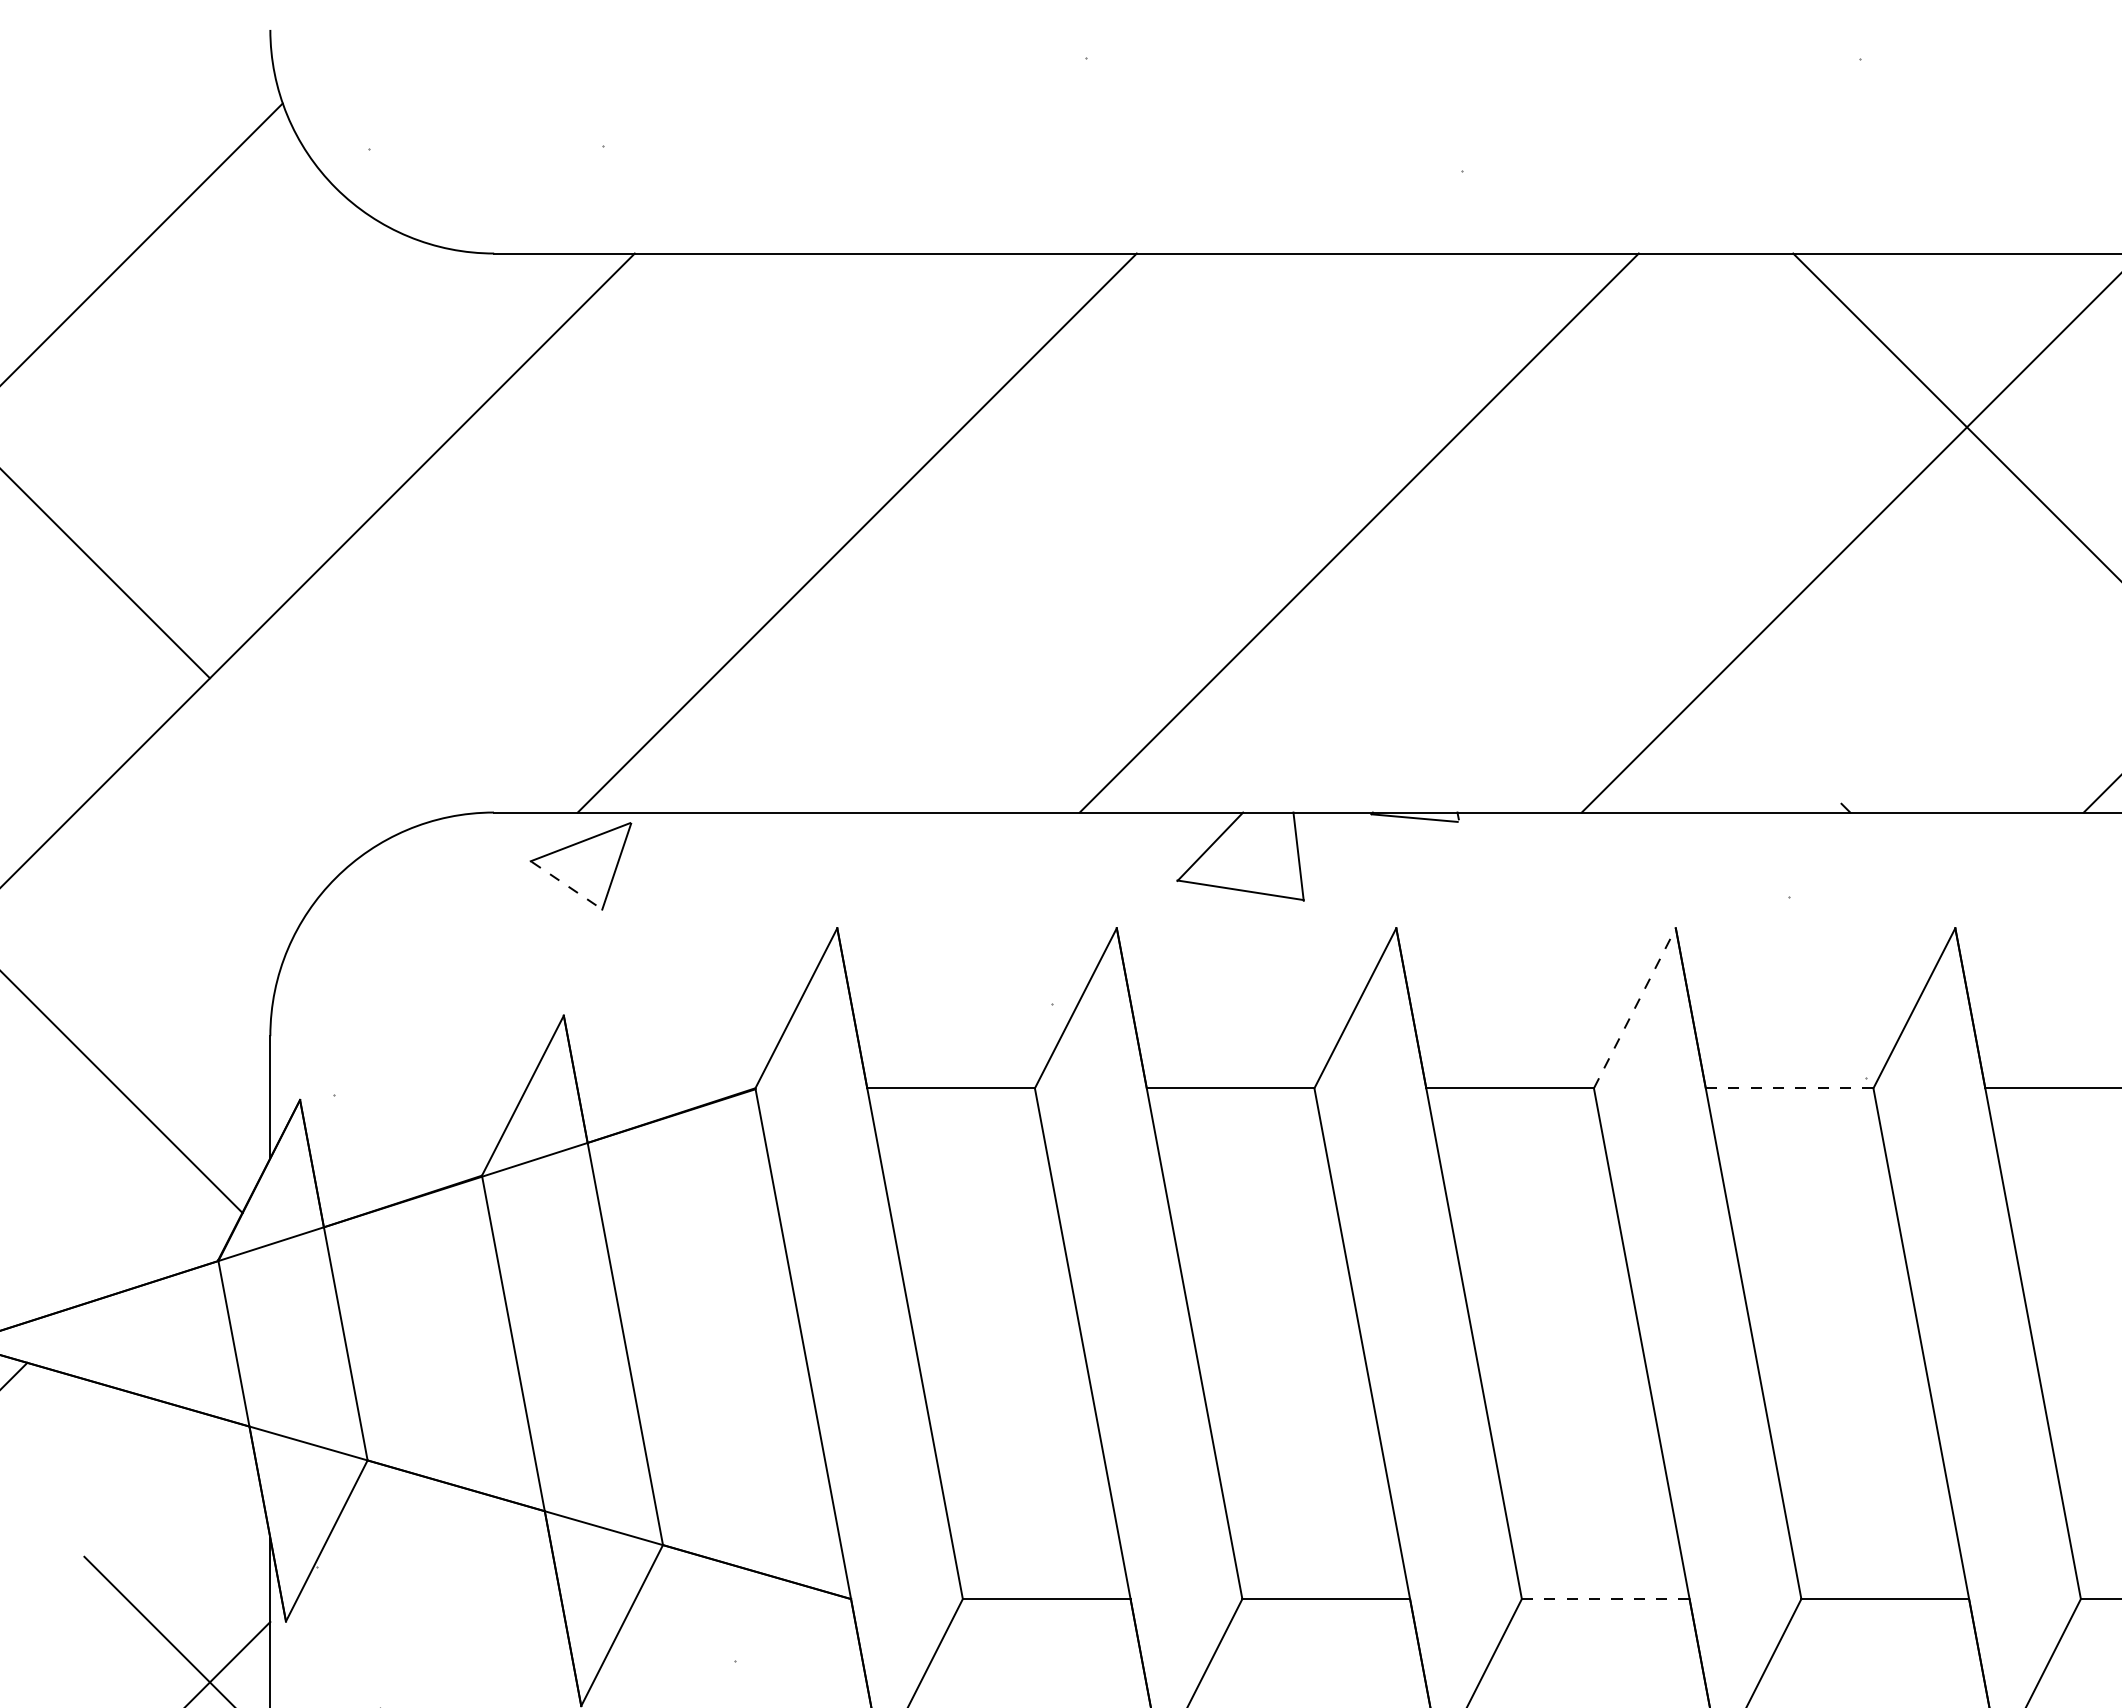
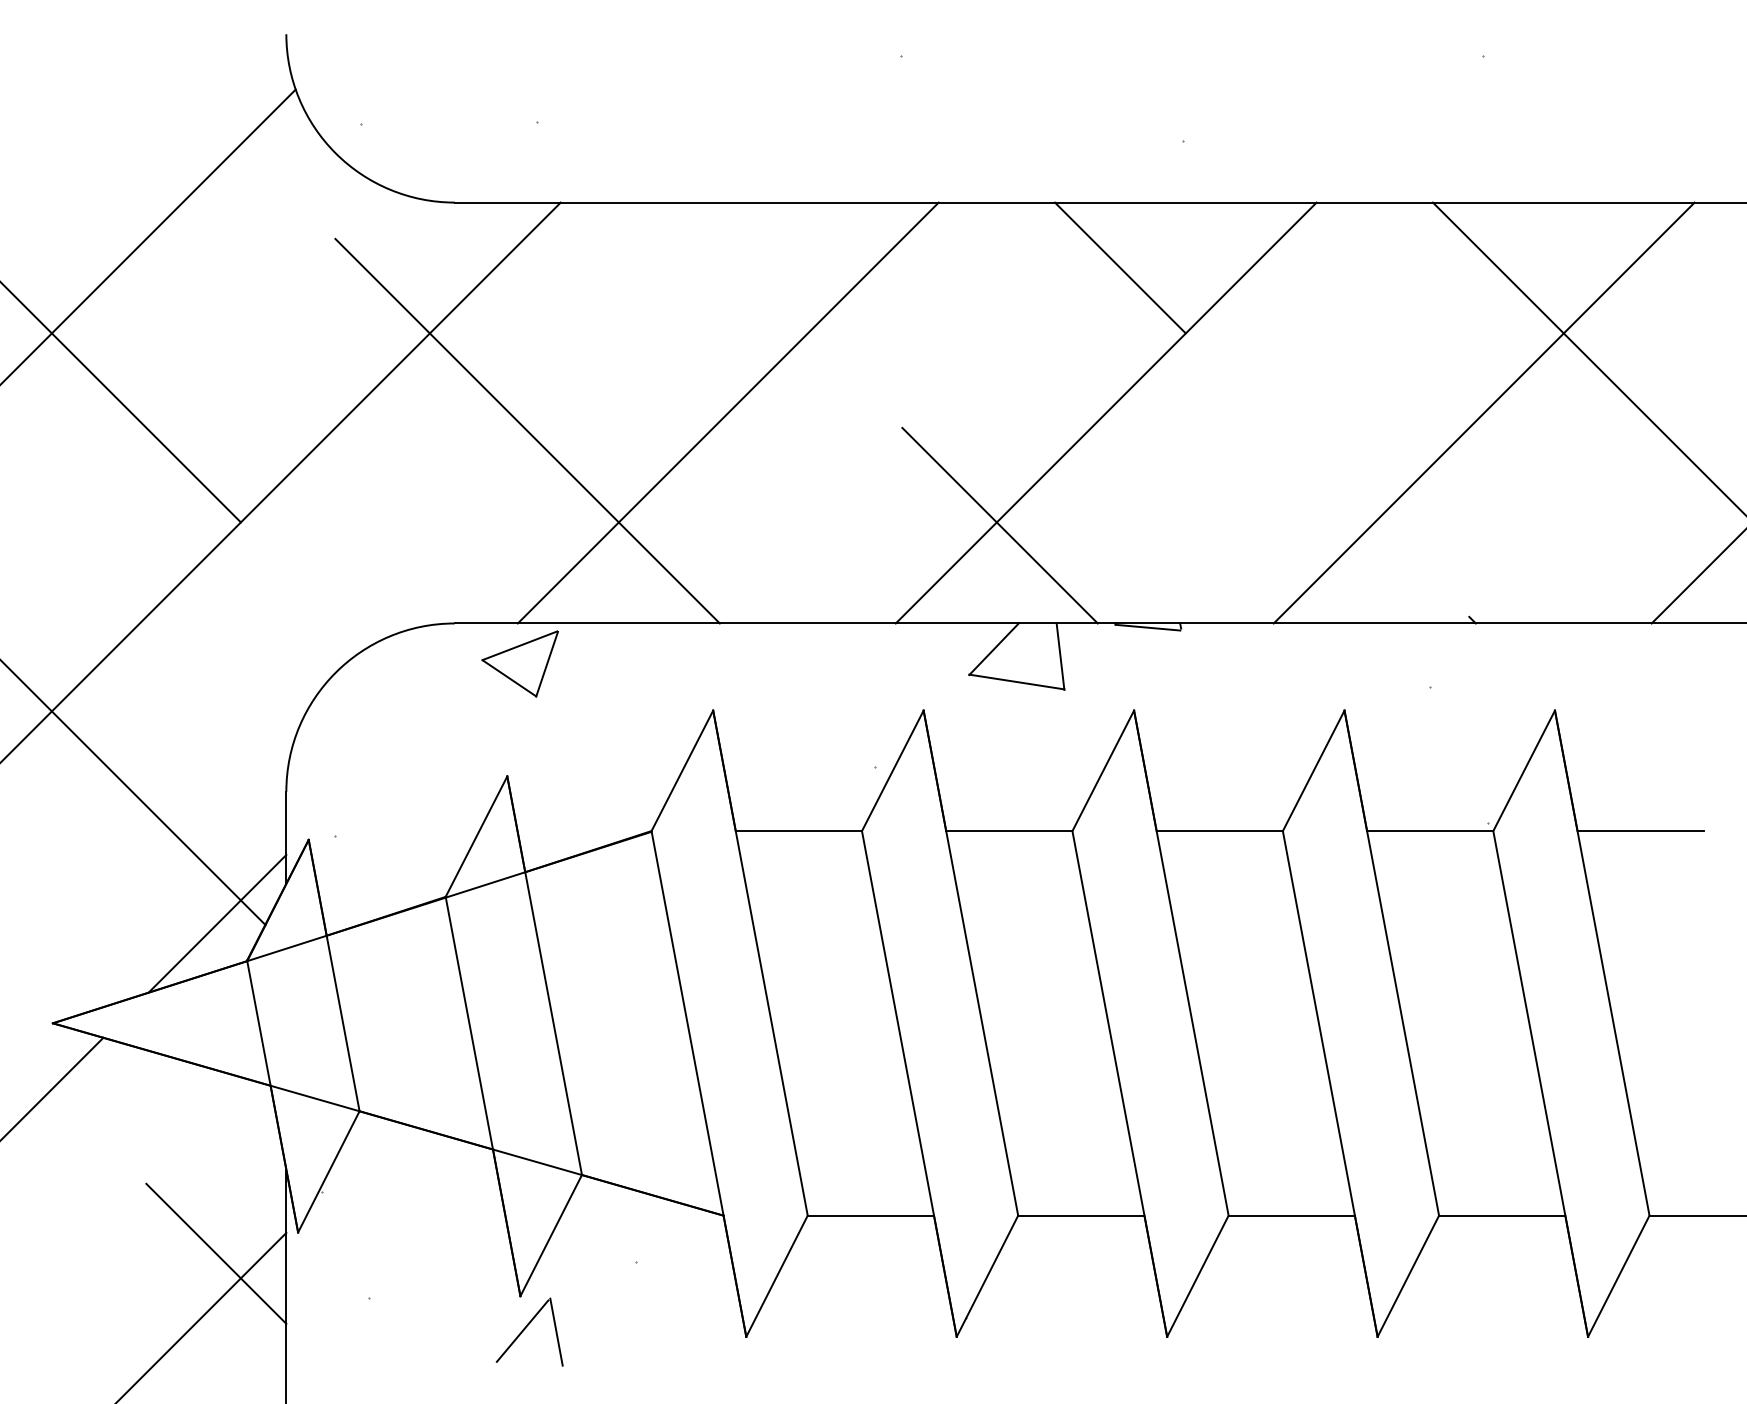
line: (1376, 339) -> (1119, 267), added
line: (590, 556) -> (527, 430), added
line: (1217, 682) -> (999, 525), added
line: (568, 885) -> (510, 678), dashed -> solid
line: (1634, 1007) -> (1313, 770), dashed -> solid
line: (1788, 1088) -> (1429, 831), dashed -> solid
line: (178, 1211) -> (217, 923), added
line: (1605, 1598) -> (1291, 1215), dashed -> solid

